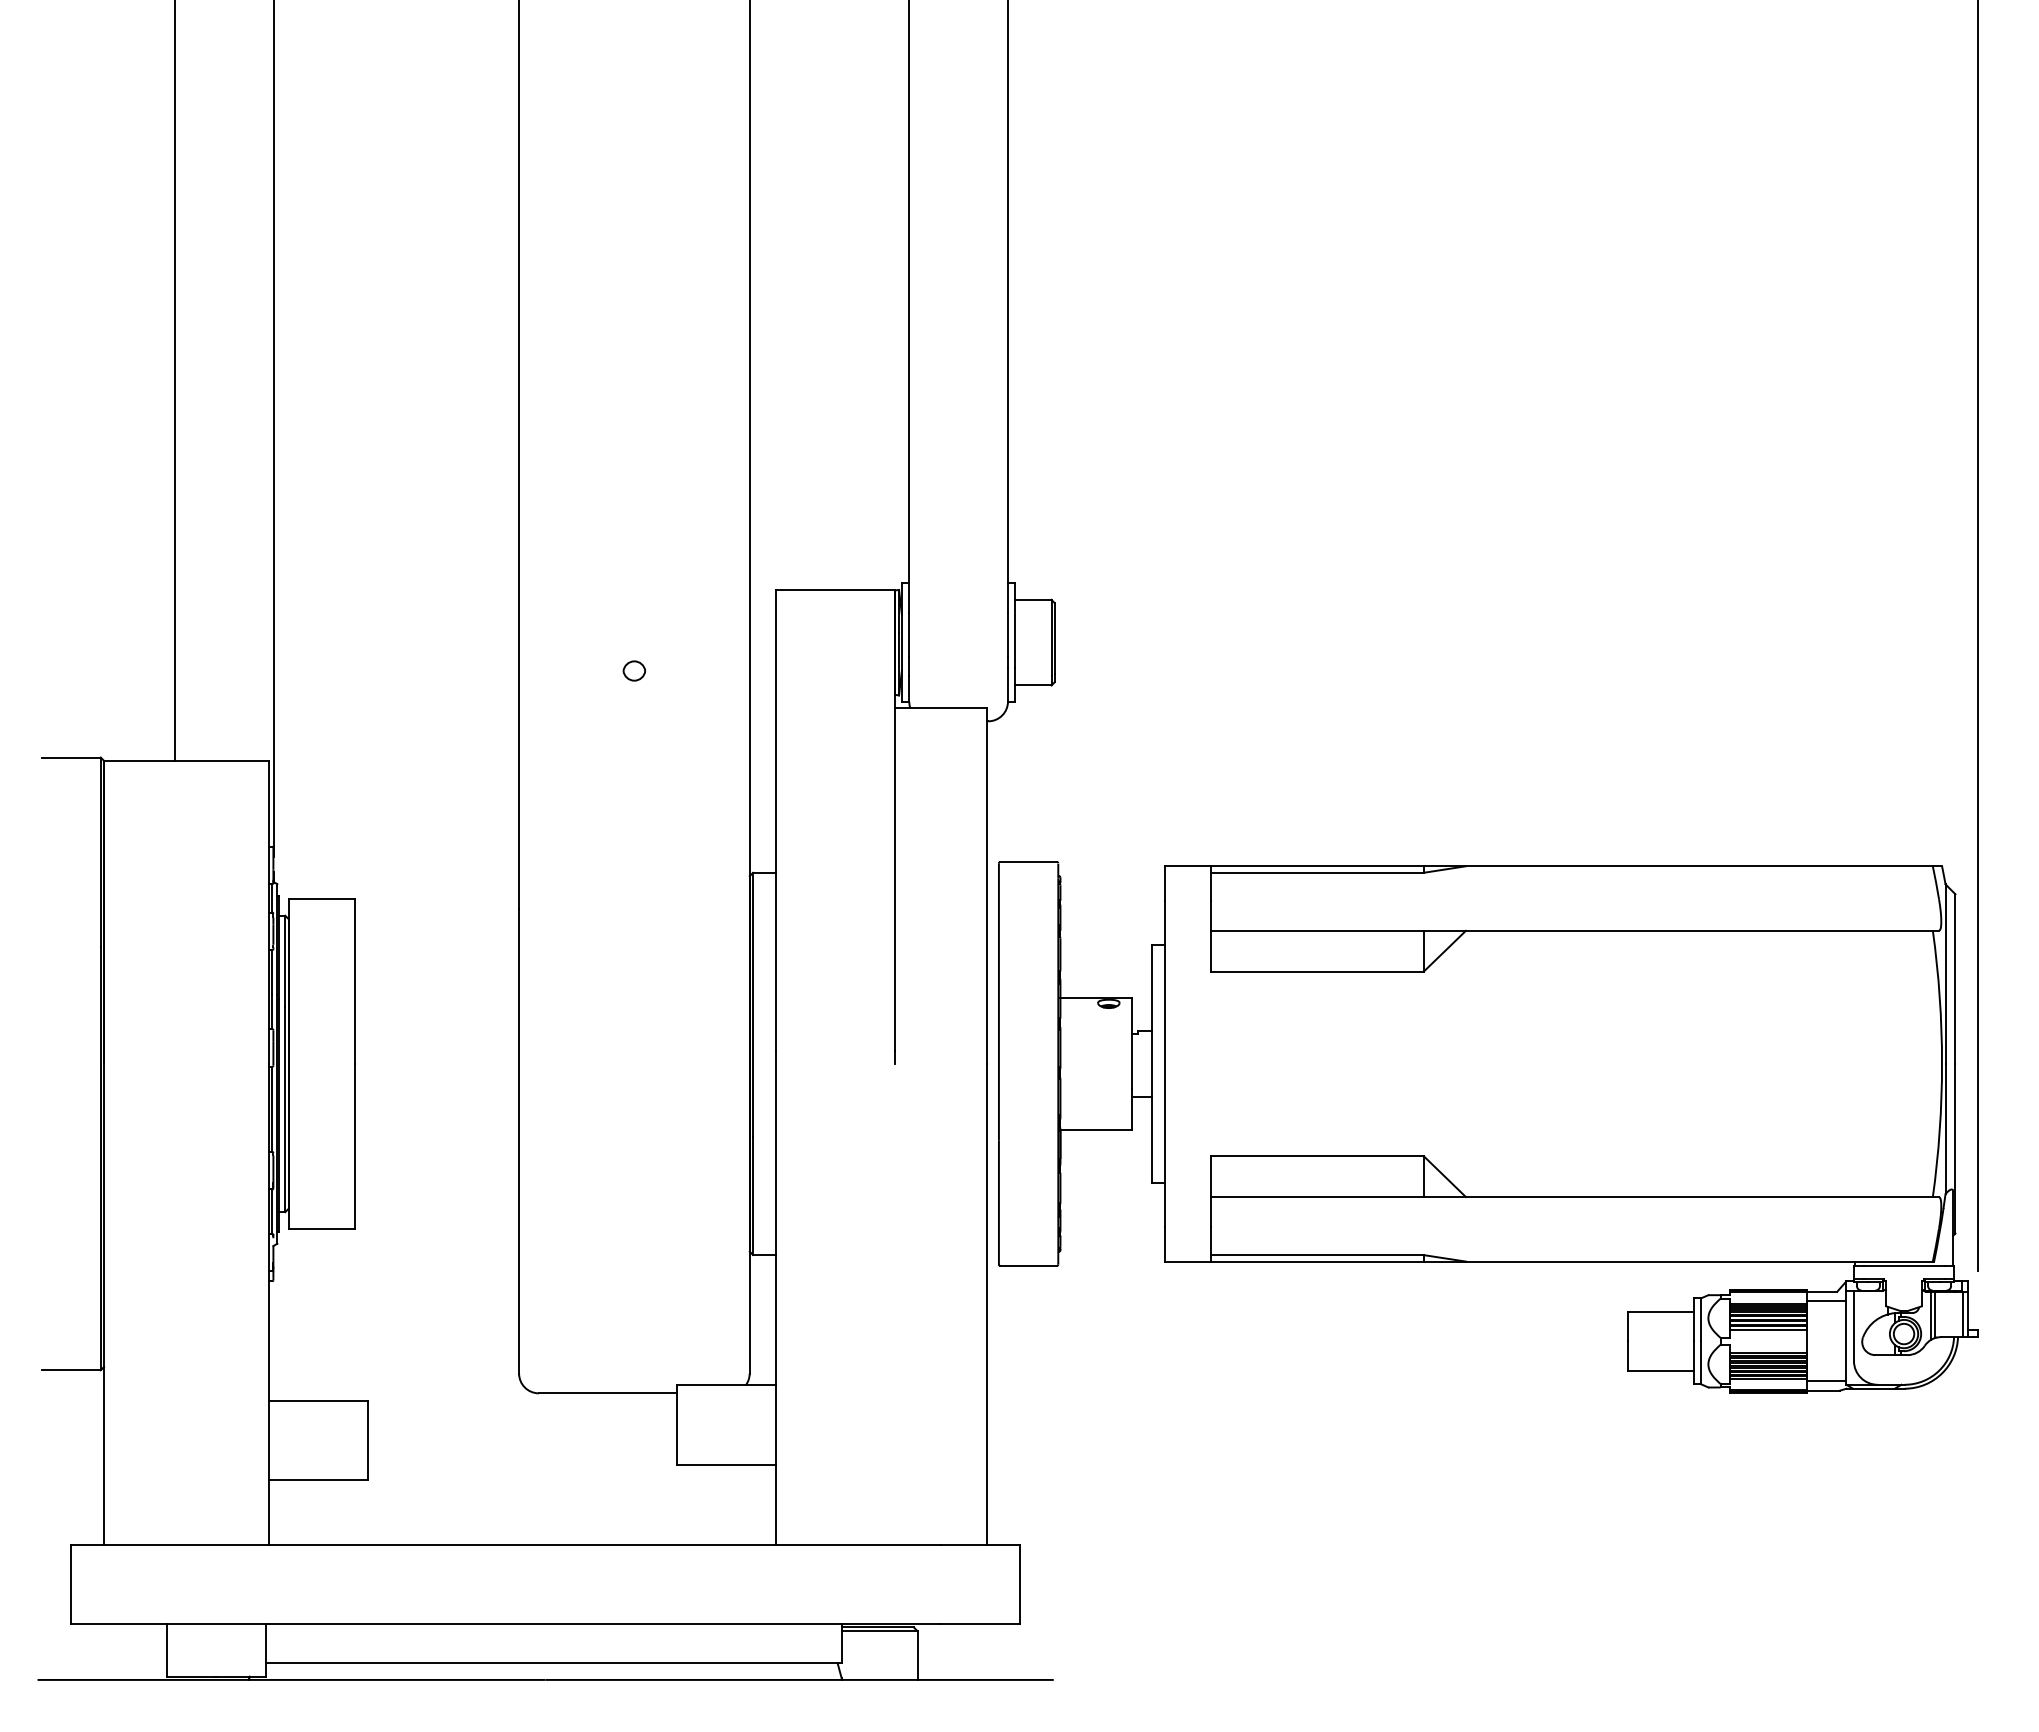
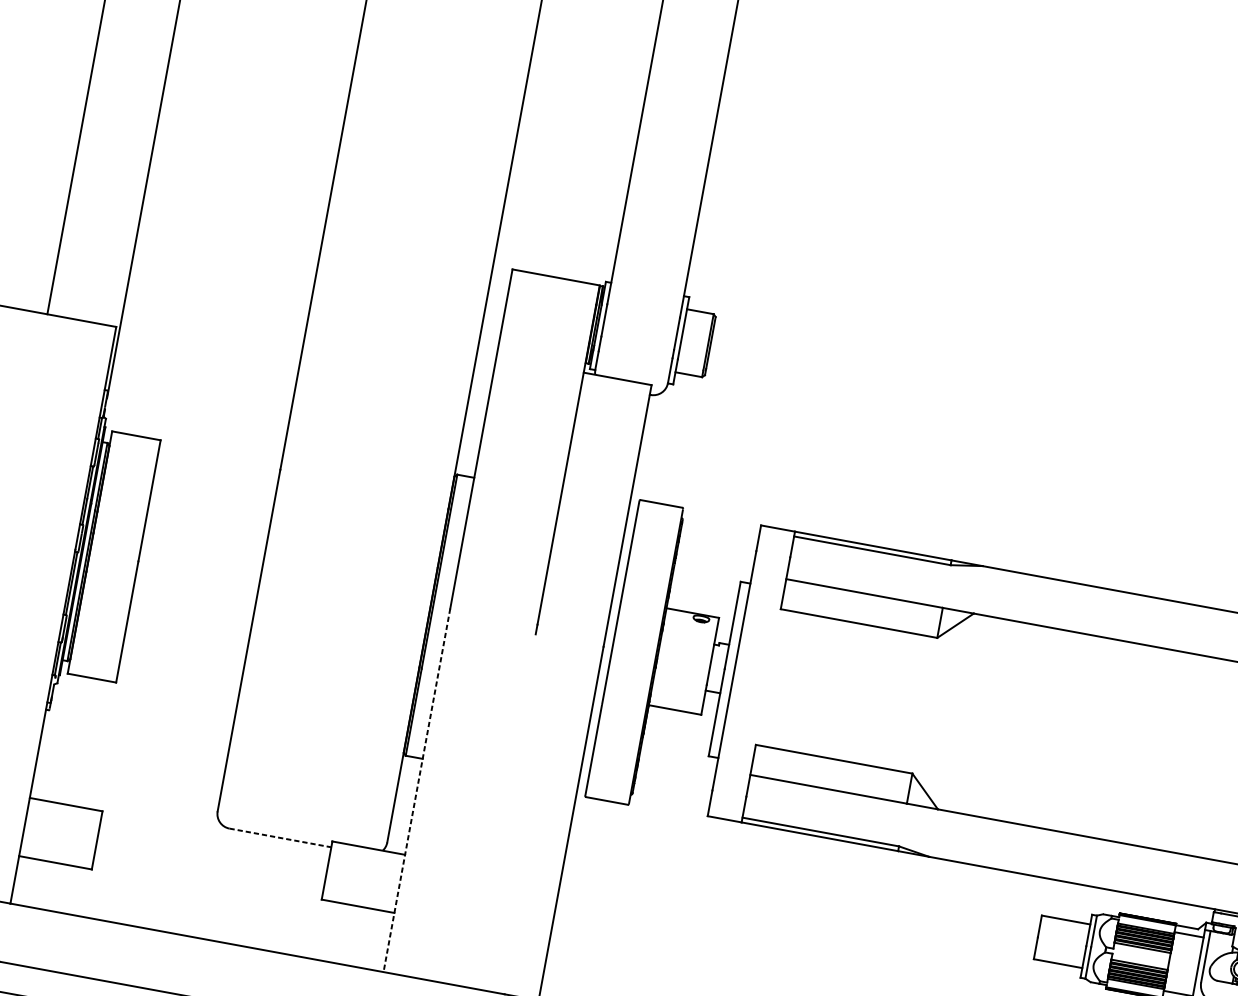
part: (633, 670) -> (396, 309), removed
line: (776, 1298) -> (417, 790), solid -> dashed
line: (608, 1393) -> (280, 838), solid -> dashed

